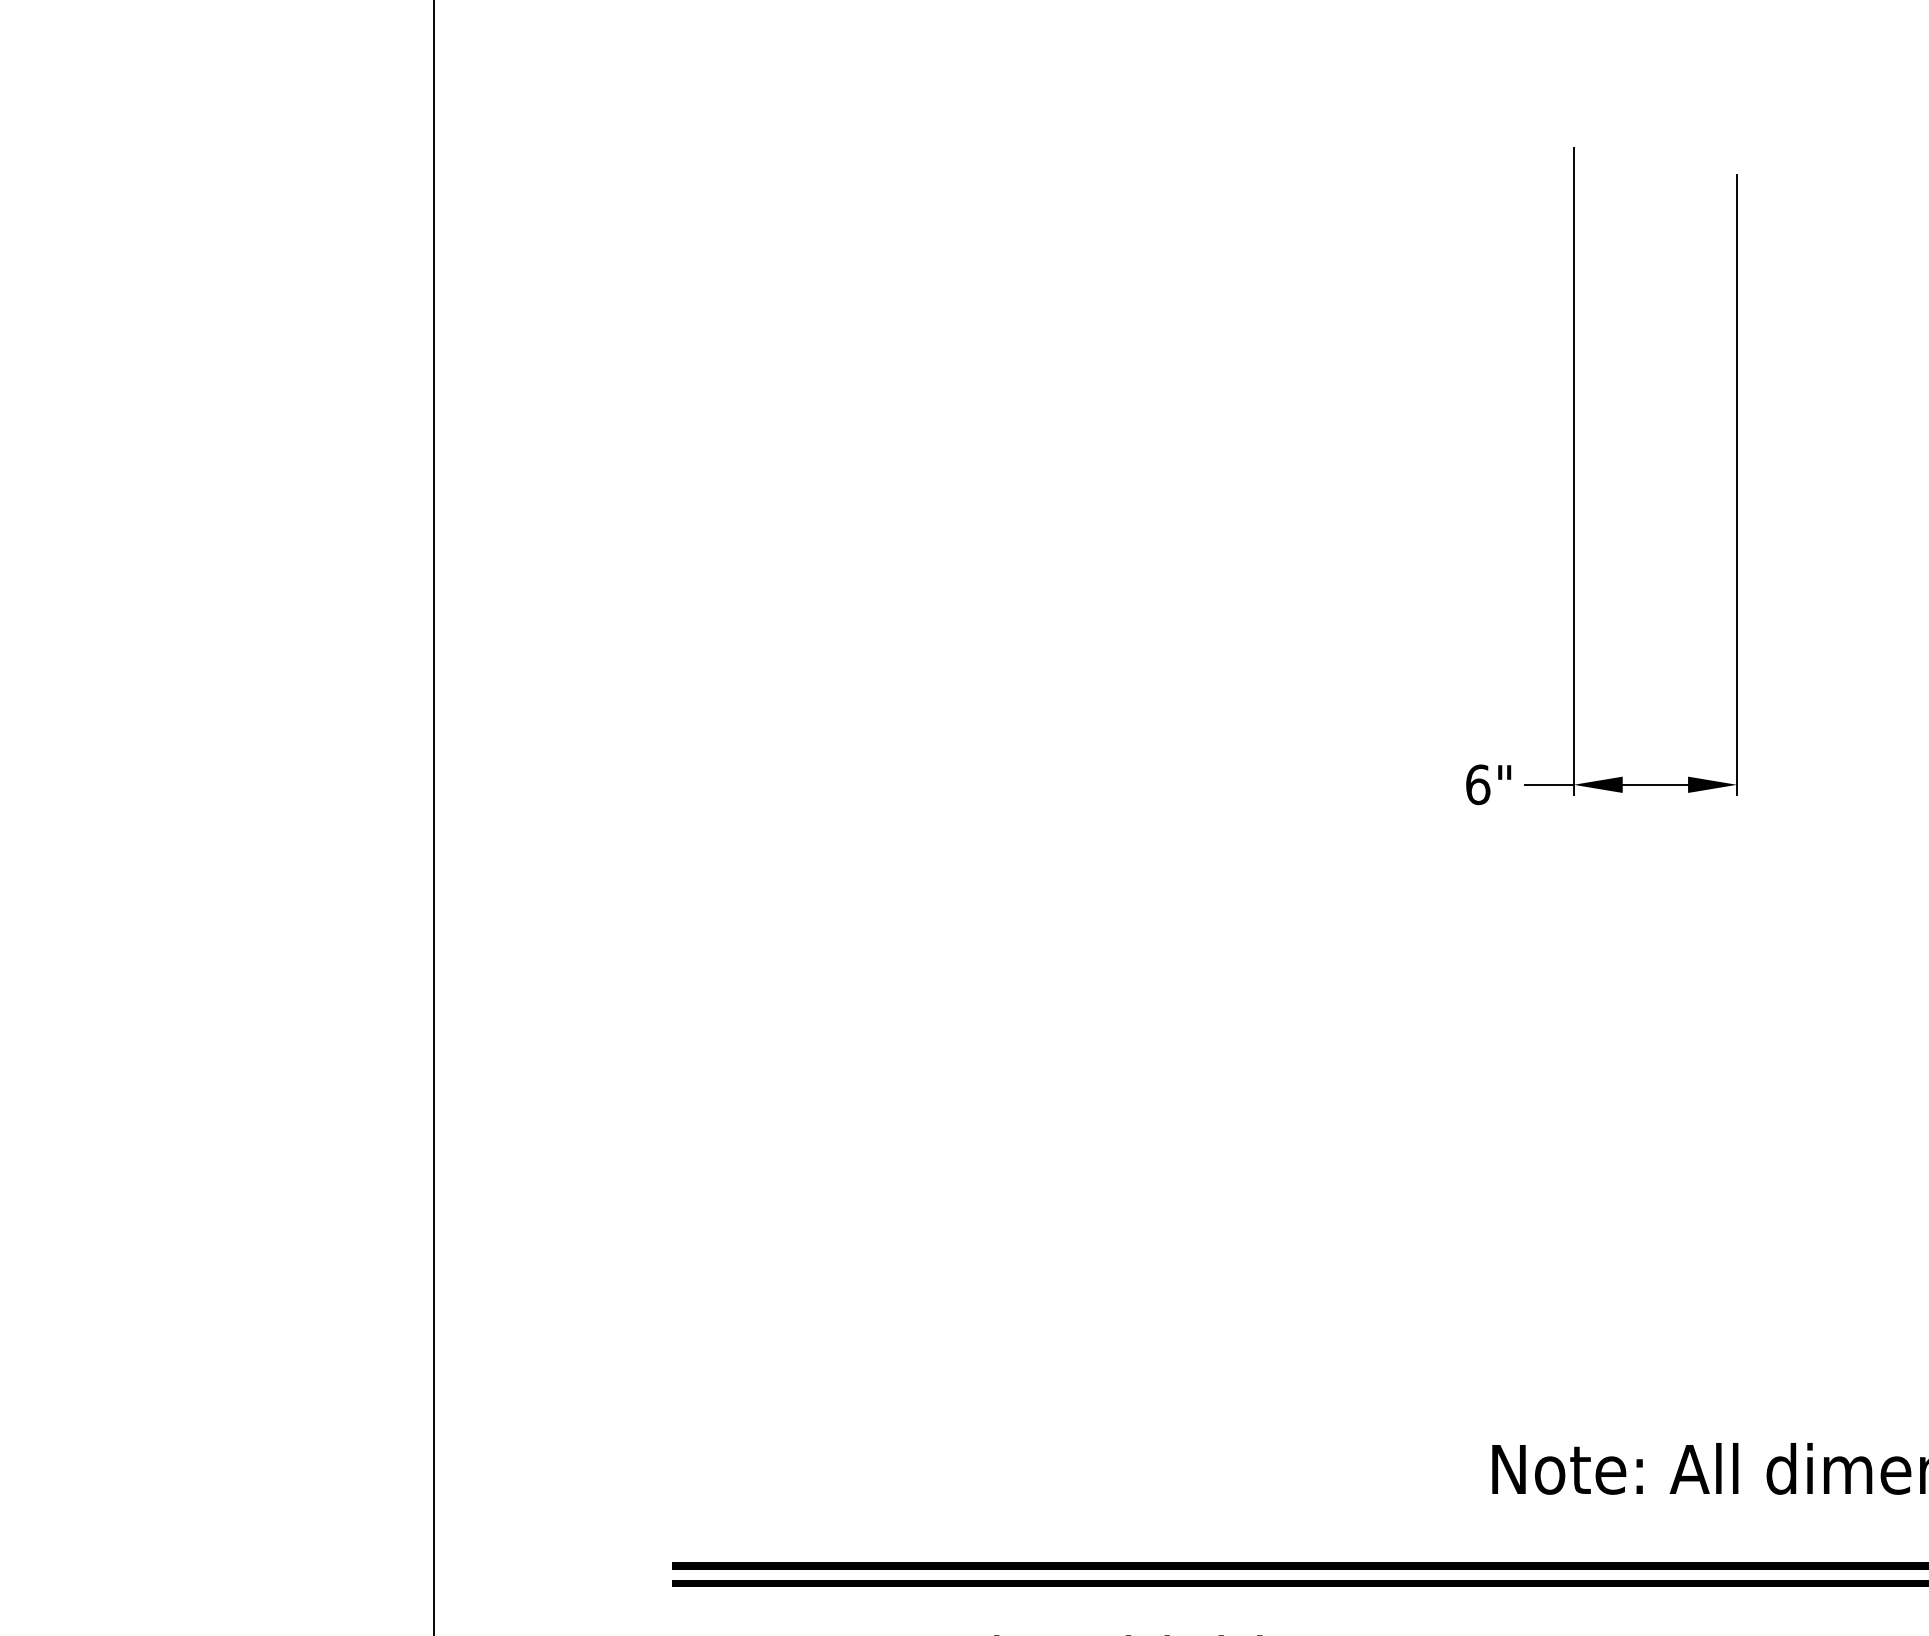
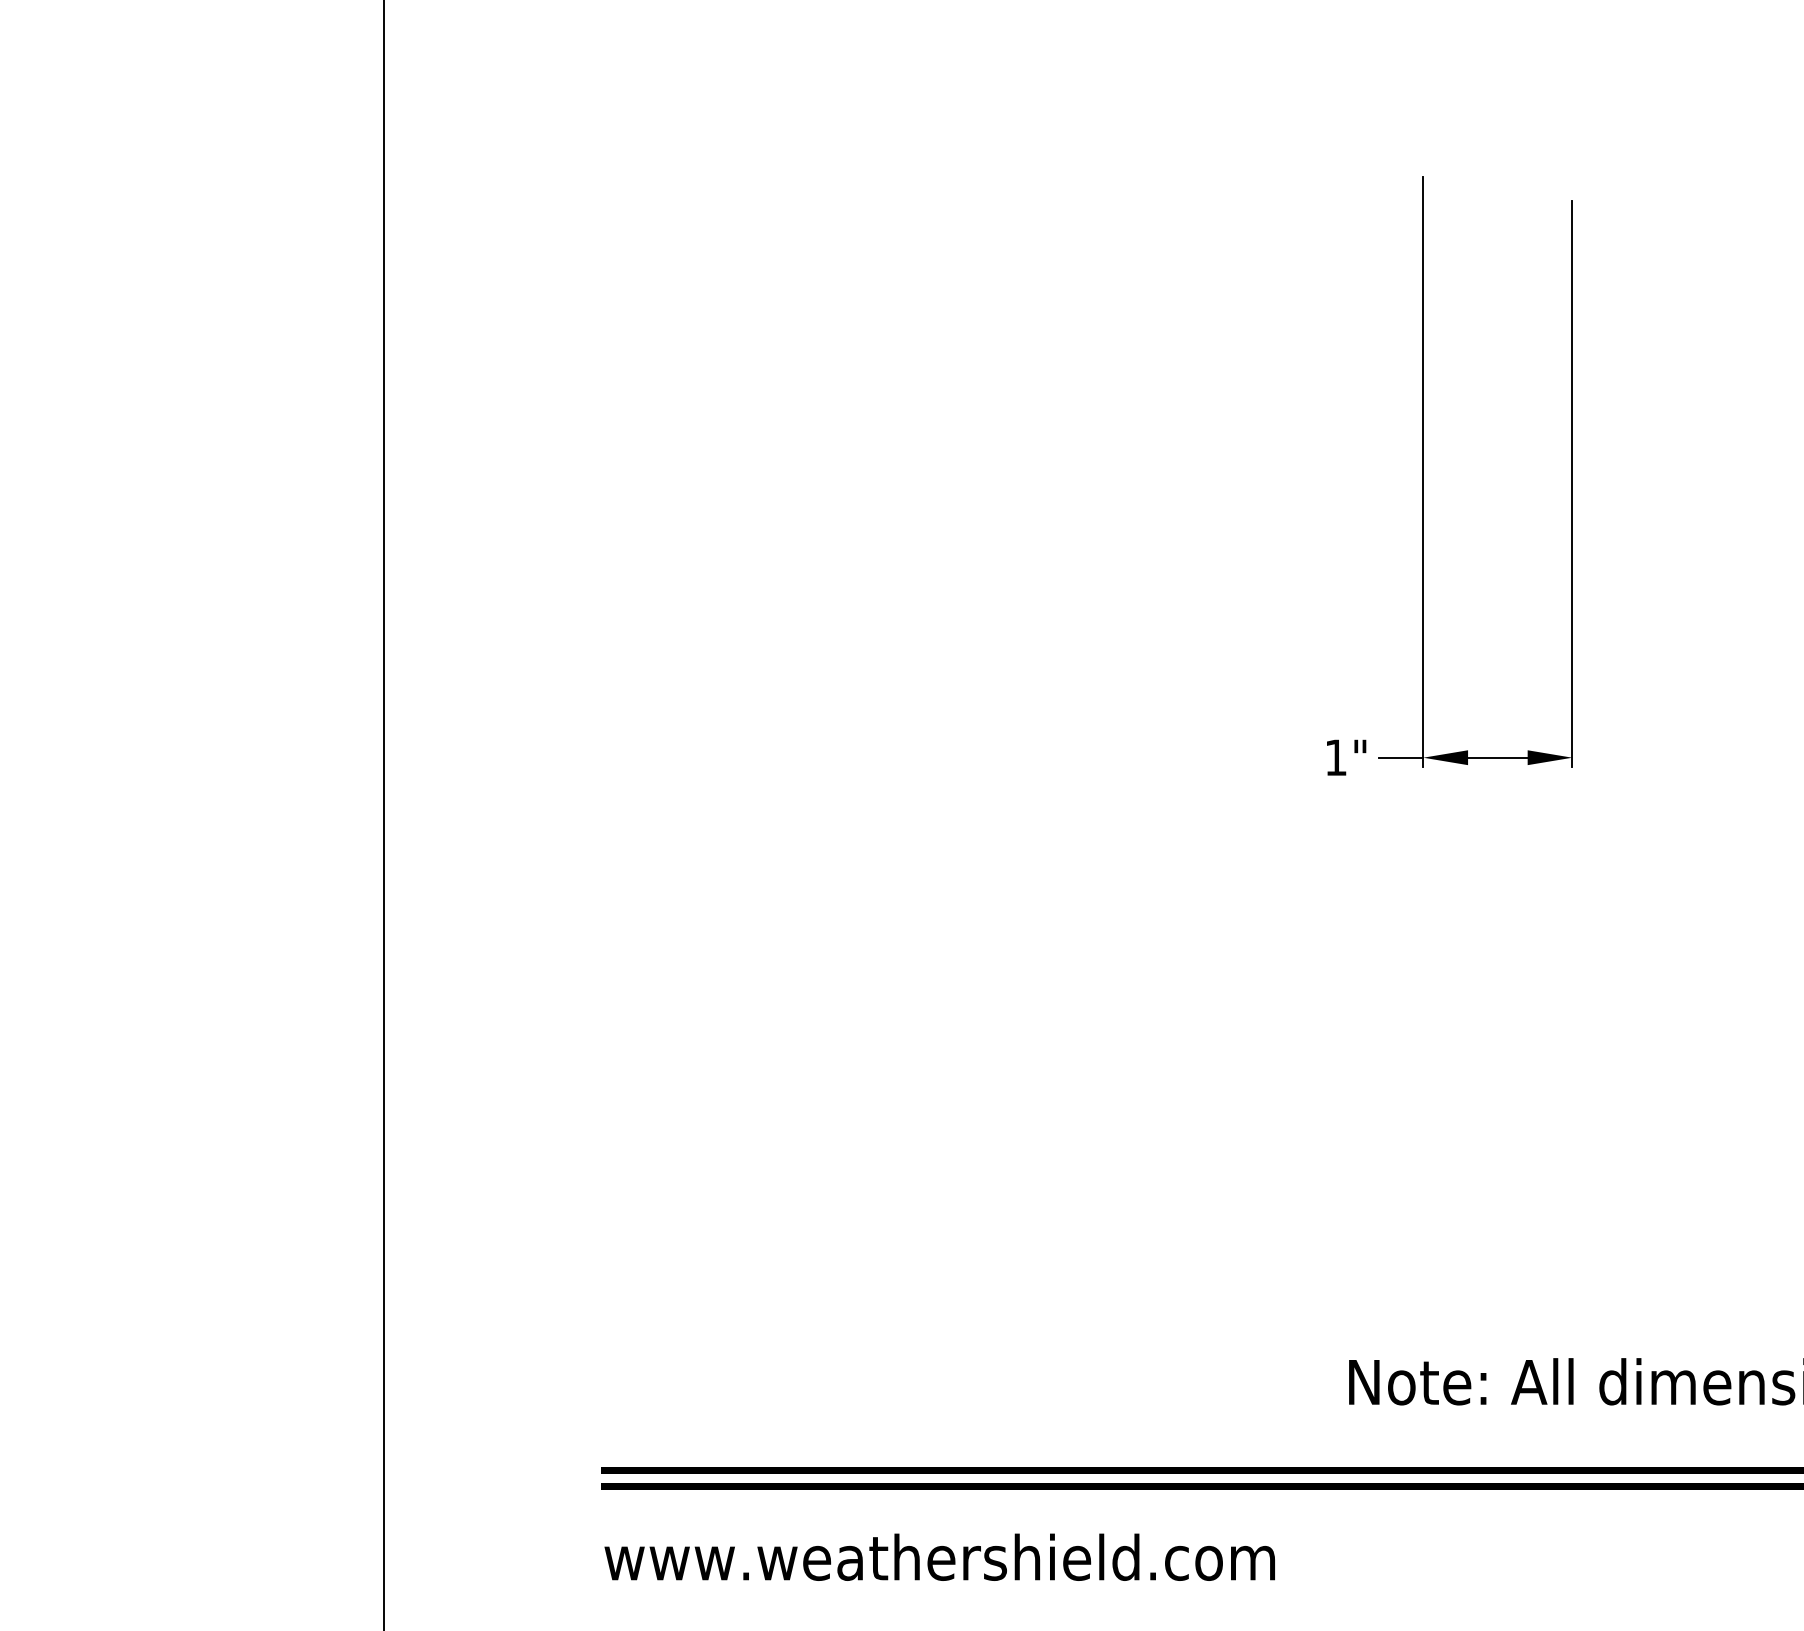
text: (1478, 784) -> (1336, 757), 6" -> 1"

